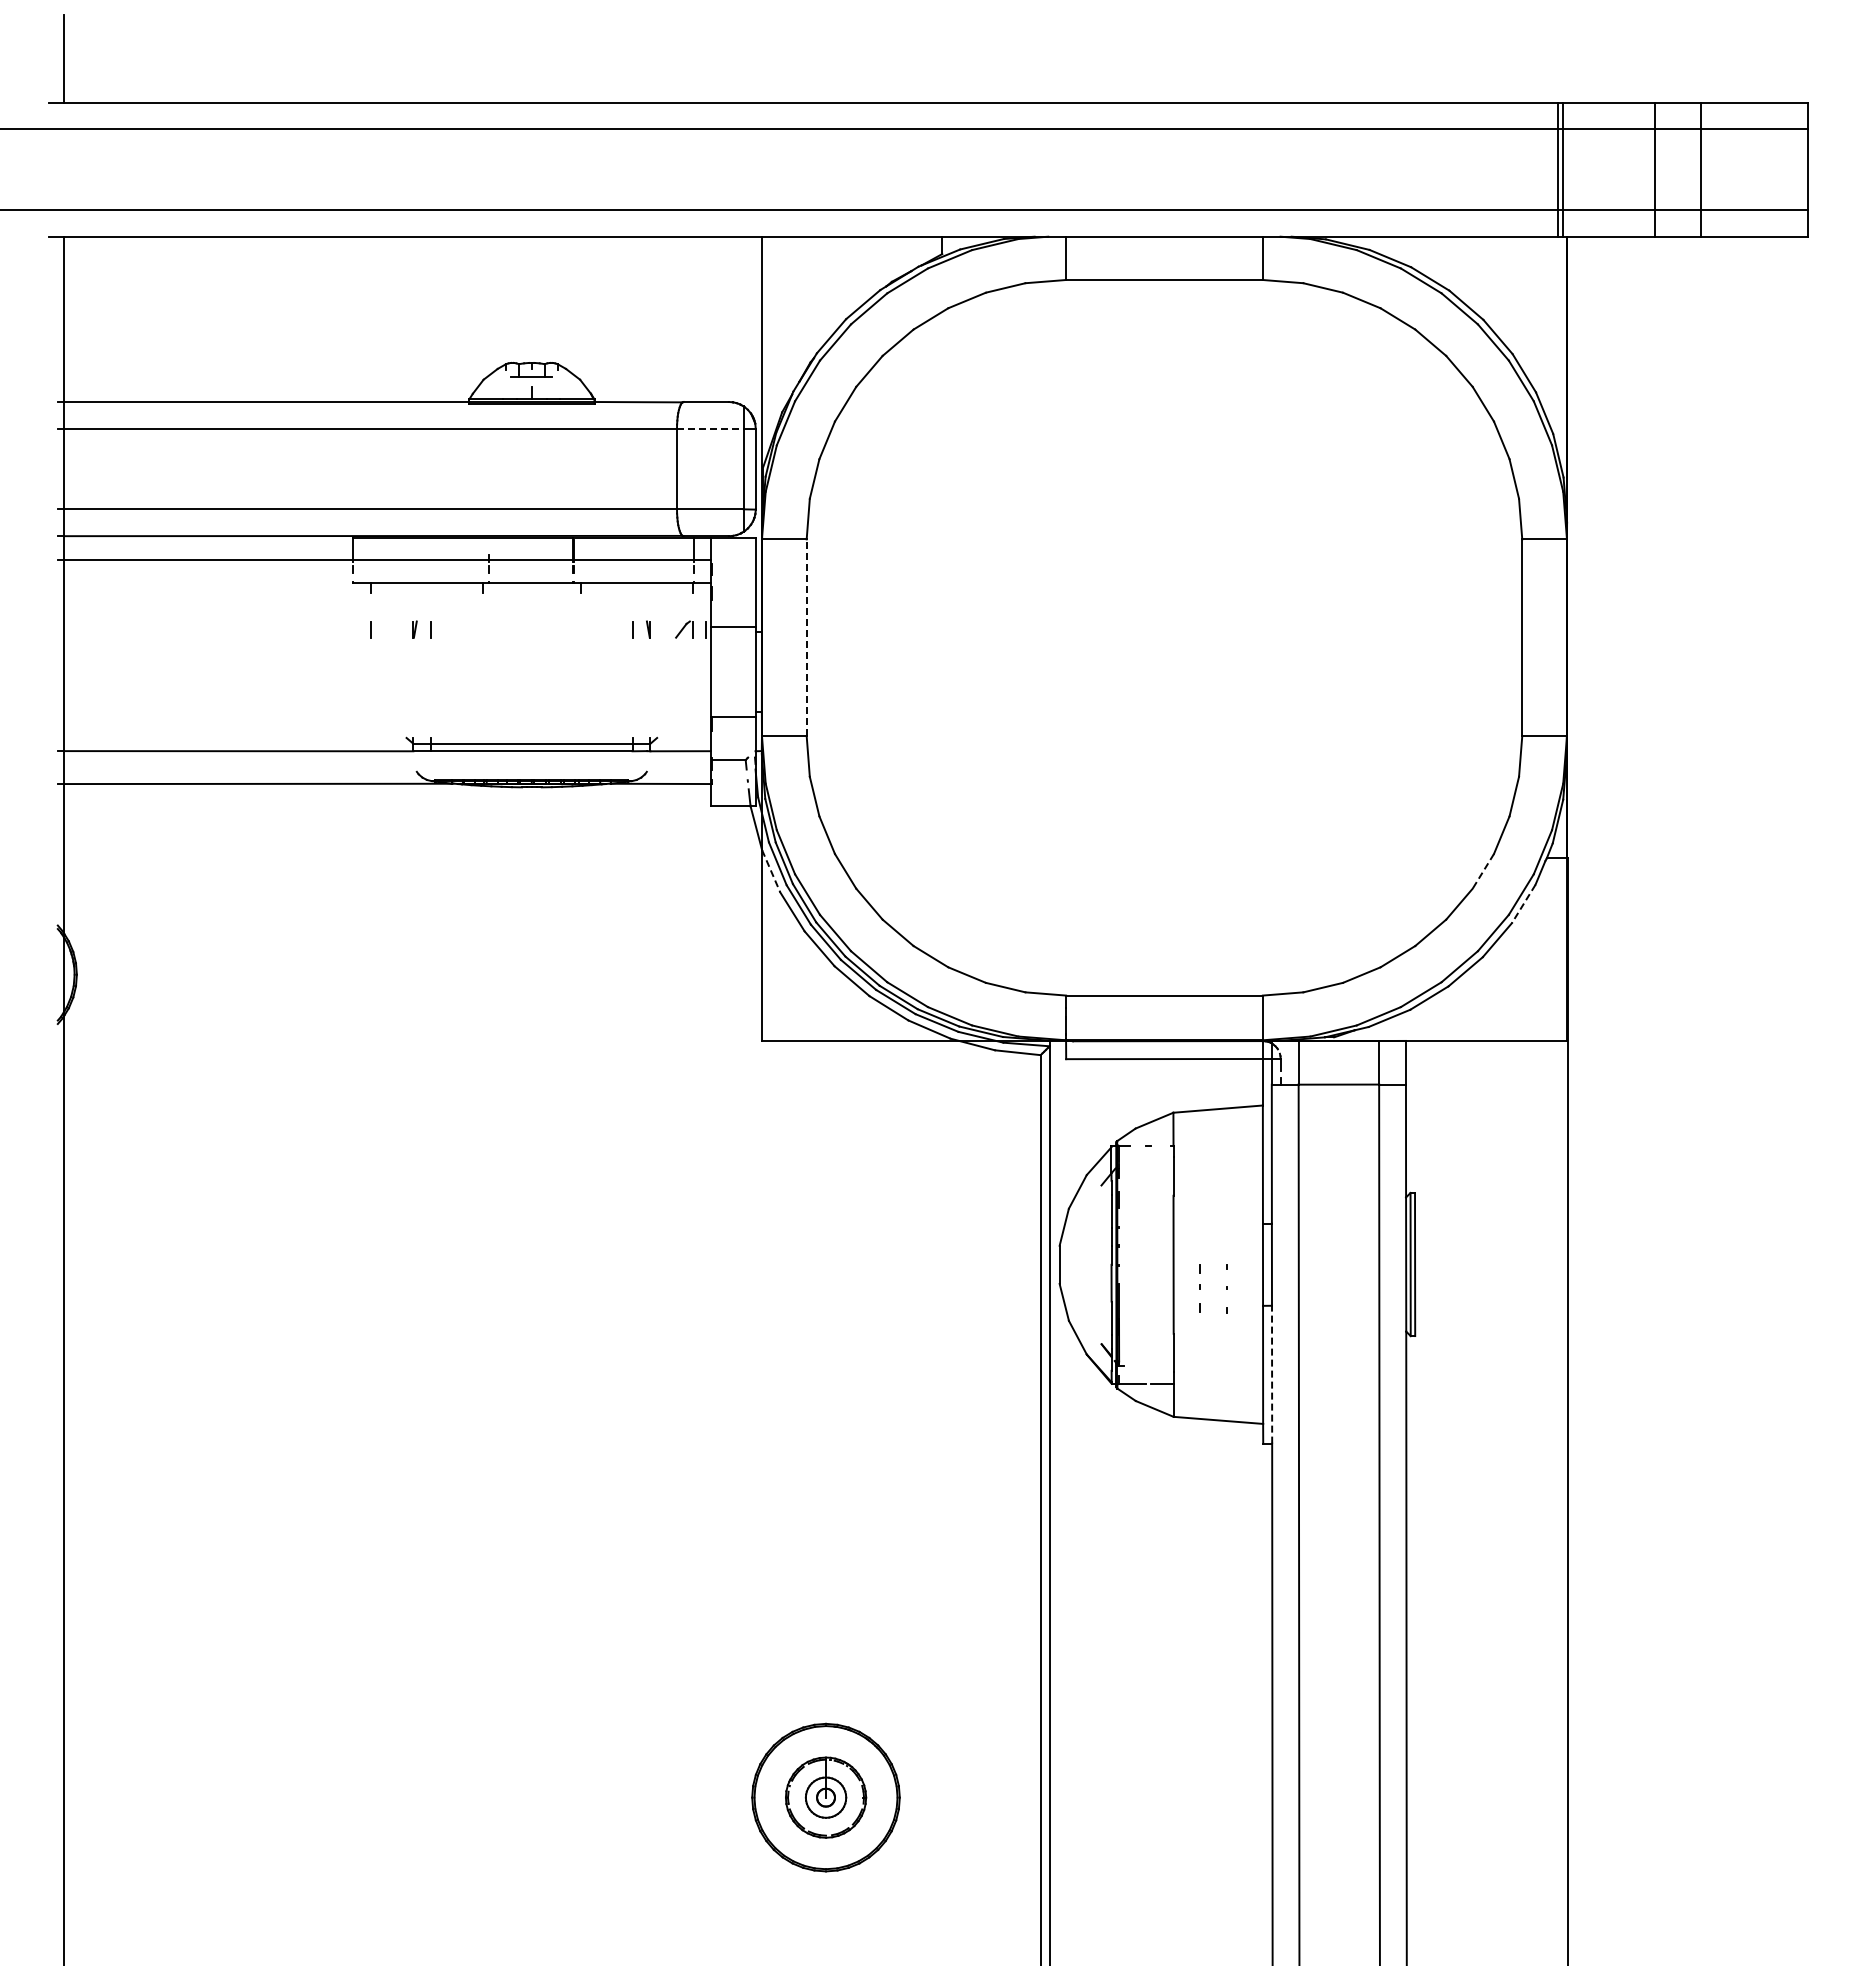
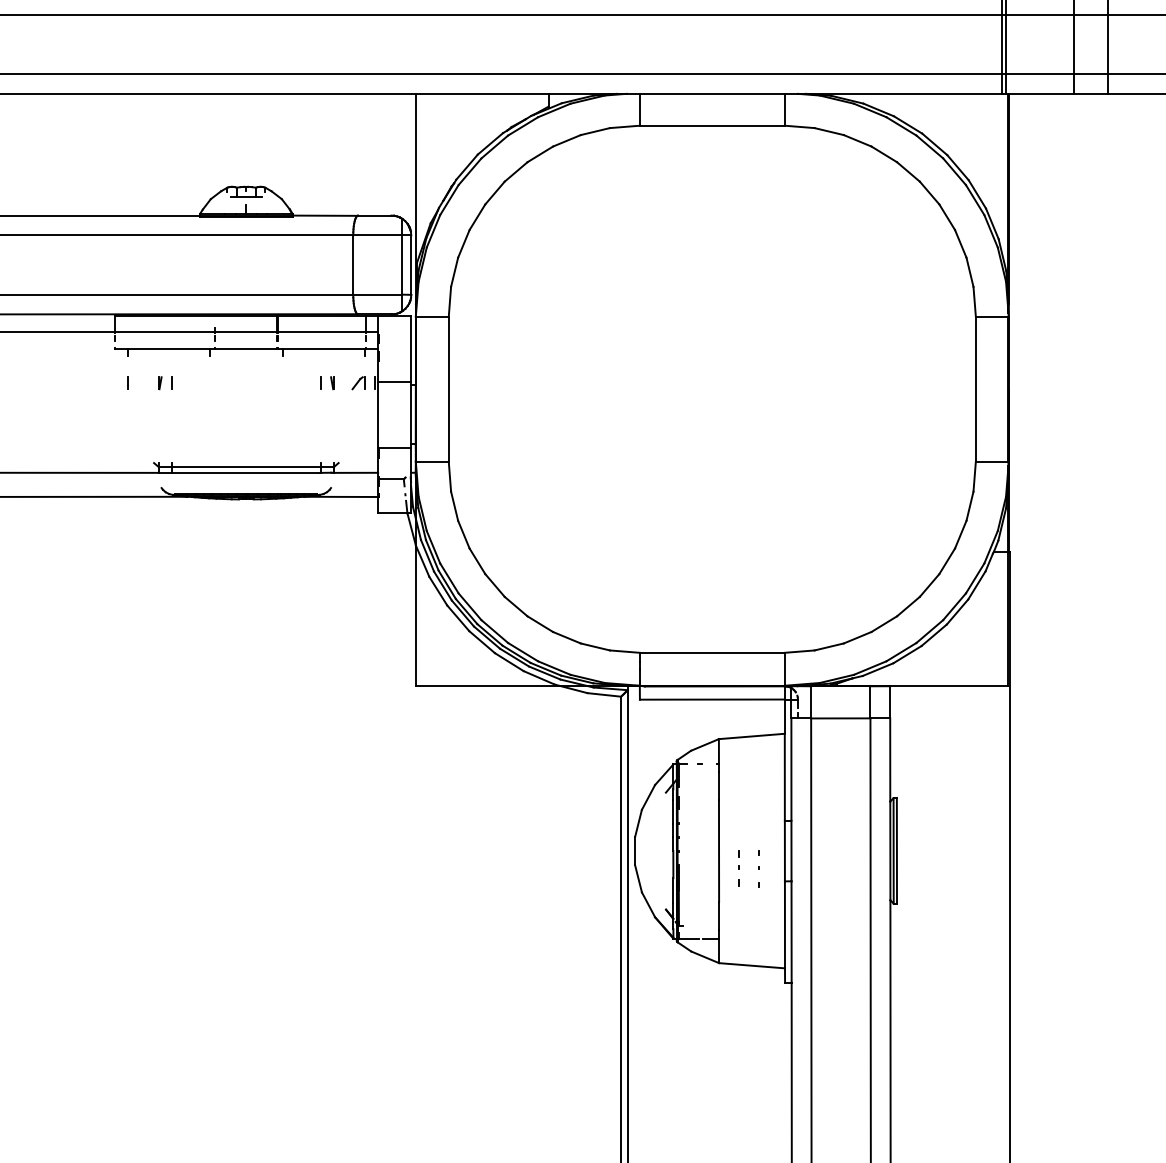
line: (710, 428) -> (377, 235), dashed -> solid
line: (806, 637) -> (448, 389), dashed -> solid
line: (771, 871) -> (422, 561), dashed -> solid
line: (1483, 871) -> (947, 561), dashed -> solid
line: (1523, 904) -> (976, 585), dashed -> solid
line: (1272, 1374) -> (791, 931), dashed -> solid

